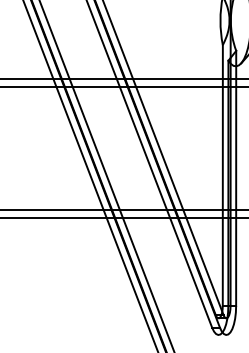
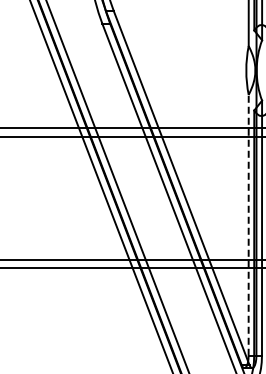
line: (222, 174) -> (248, 224), solid -> dashed

